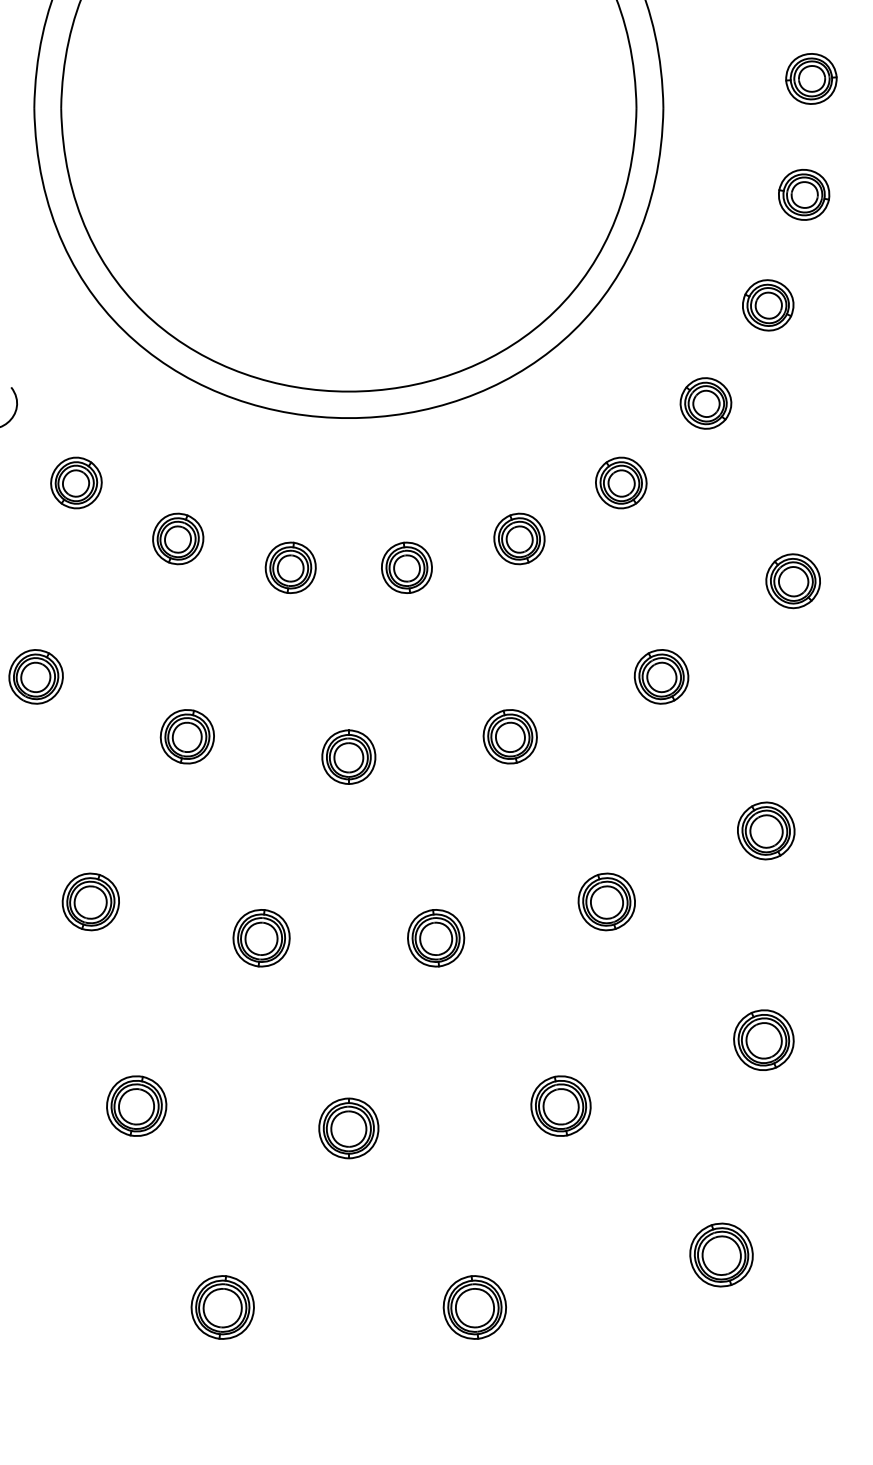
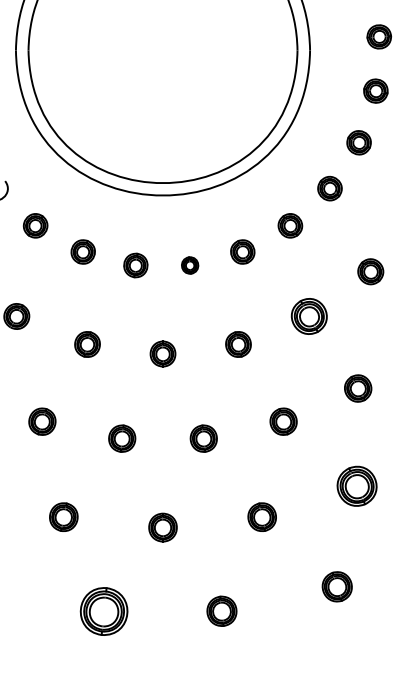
part: (405, 567) -> (189, 265), size x0.7
part: (660, 676) -> (308, 316), size x1.4
part: (762, 1040) -> (356, 486), size x1.4
part: (221, 1305) -> (103, 610), size x1.6

